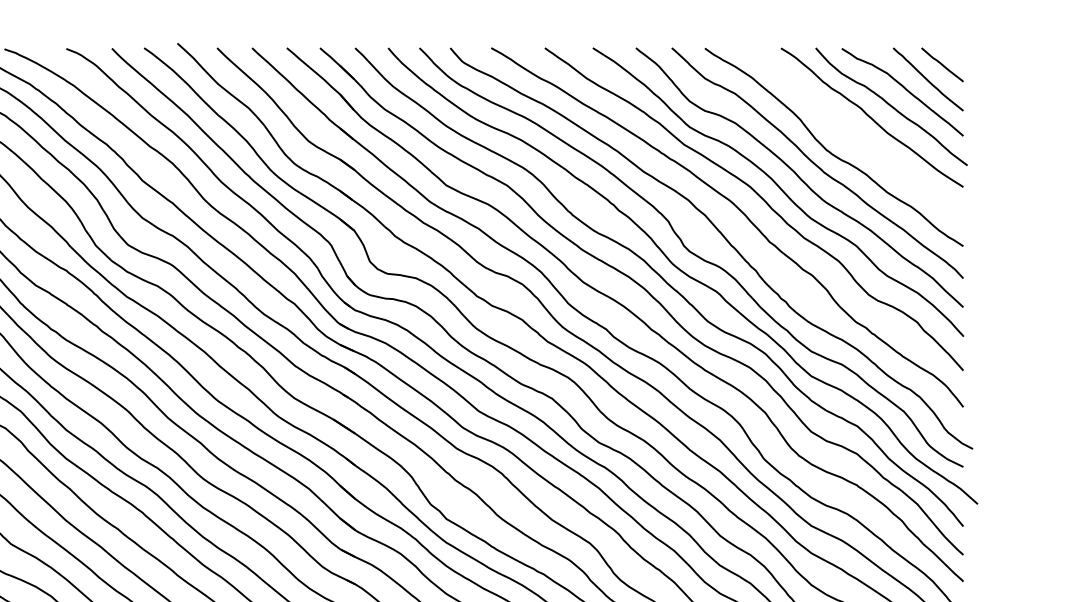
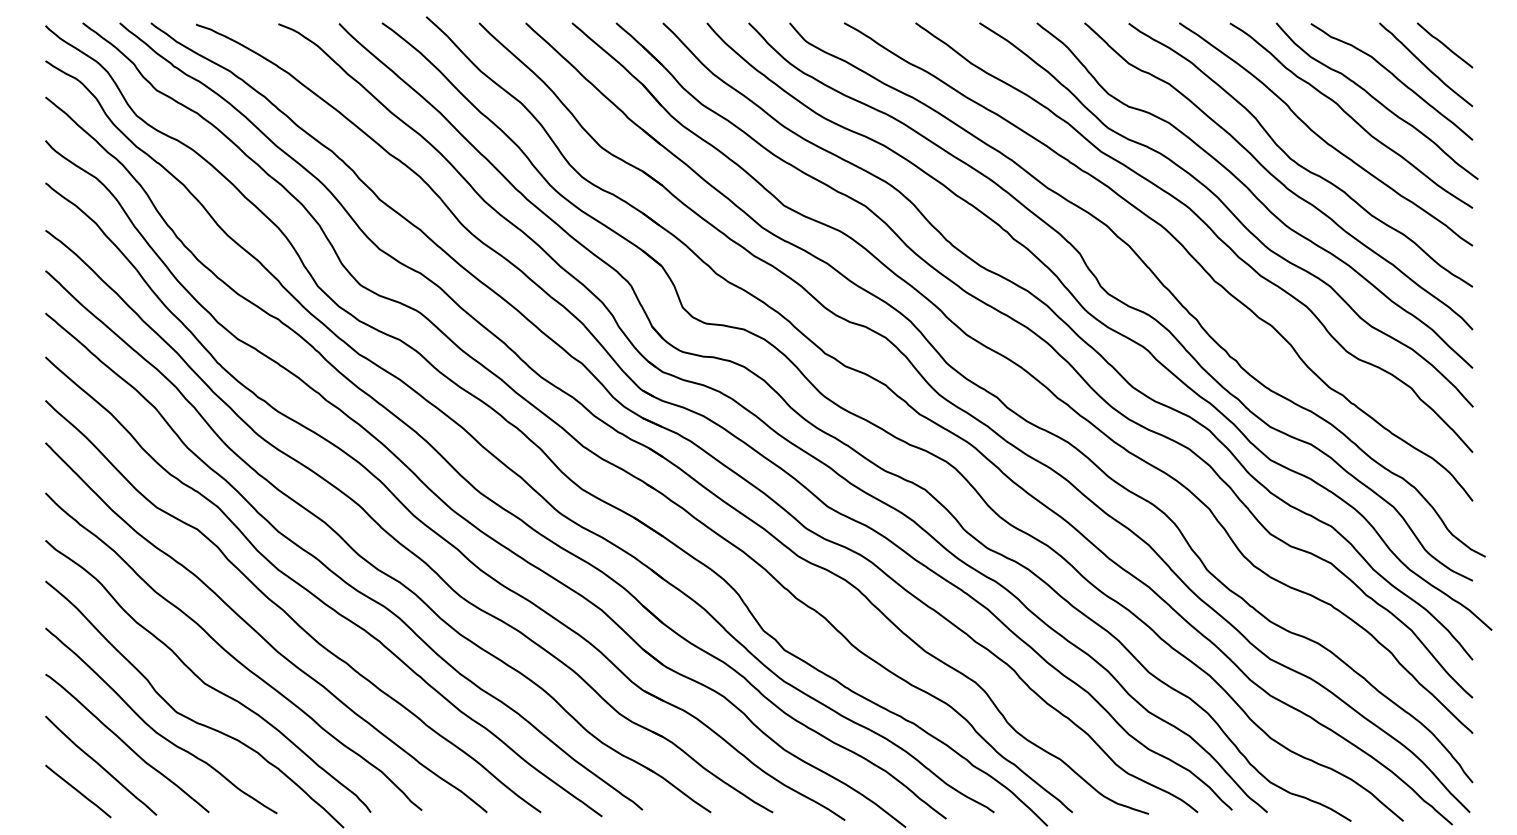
curve: (851, 134) -> (1323, 138), added

